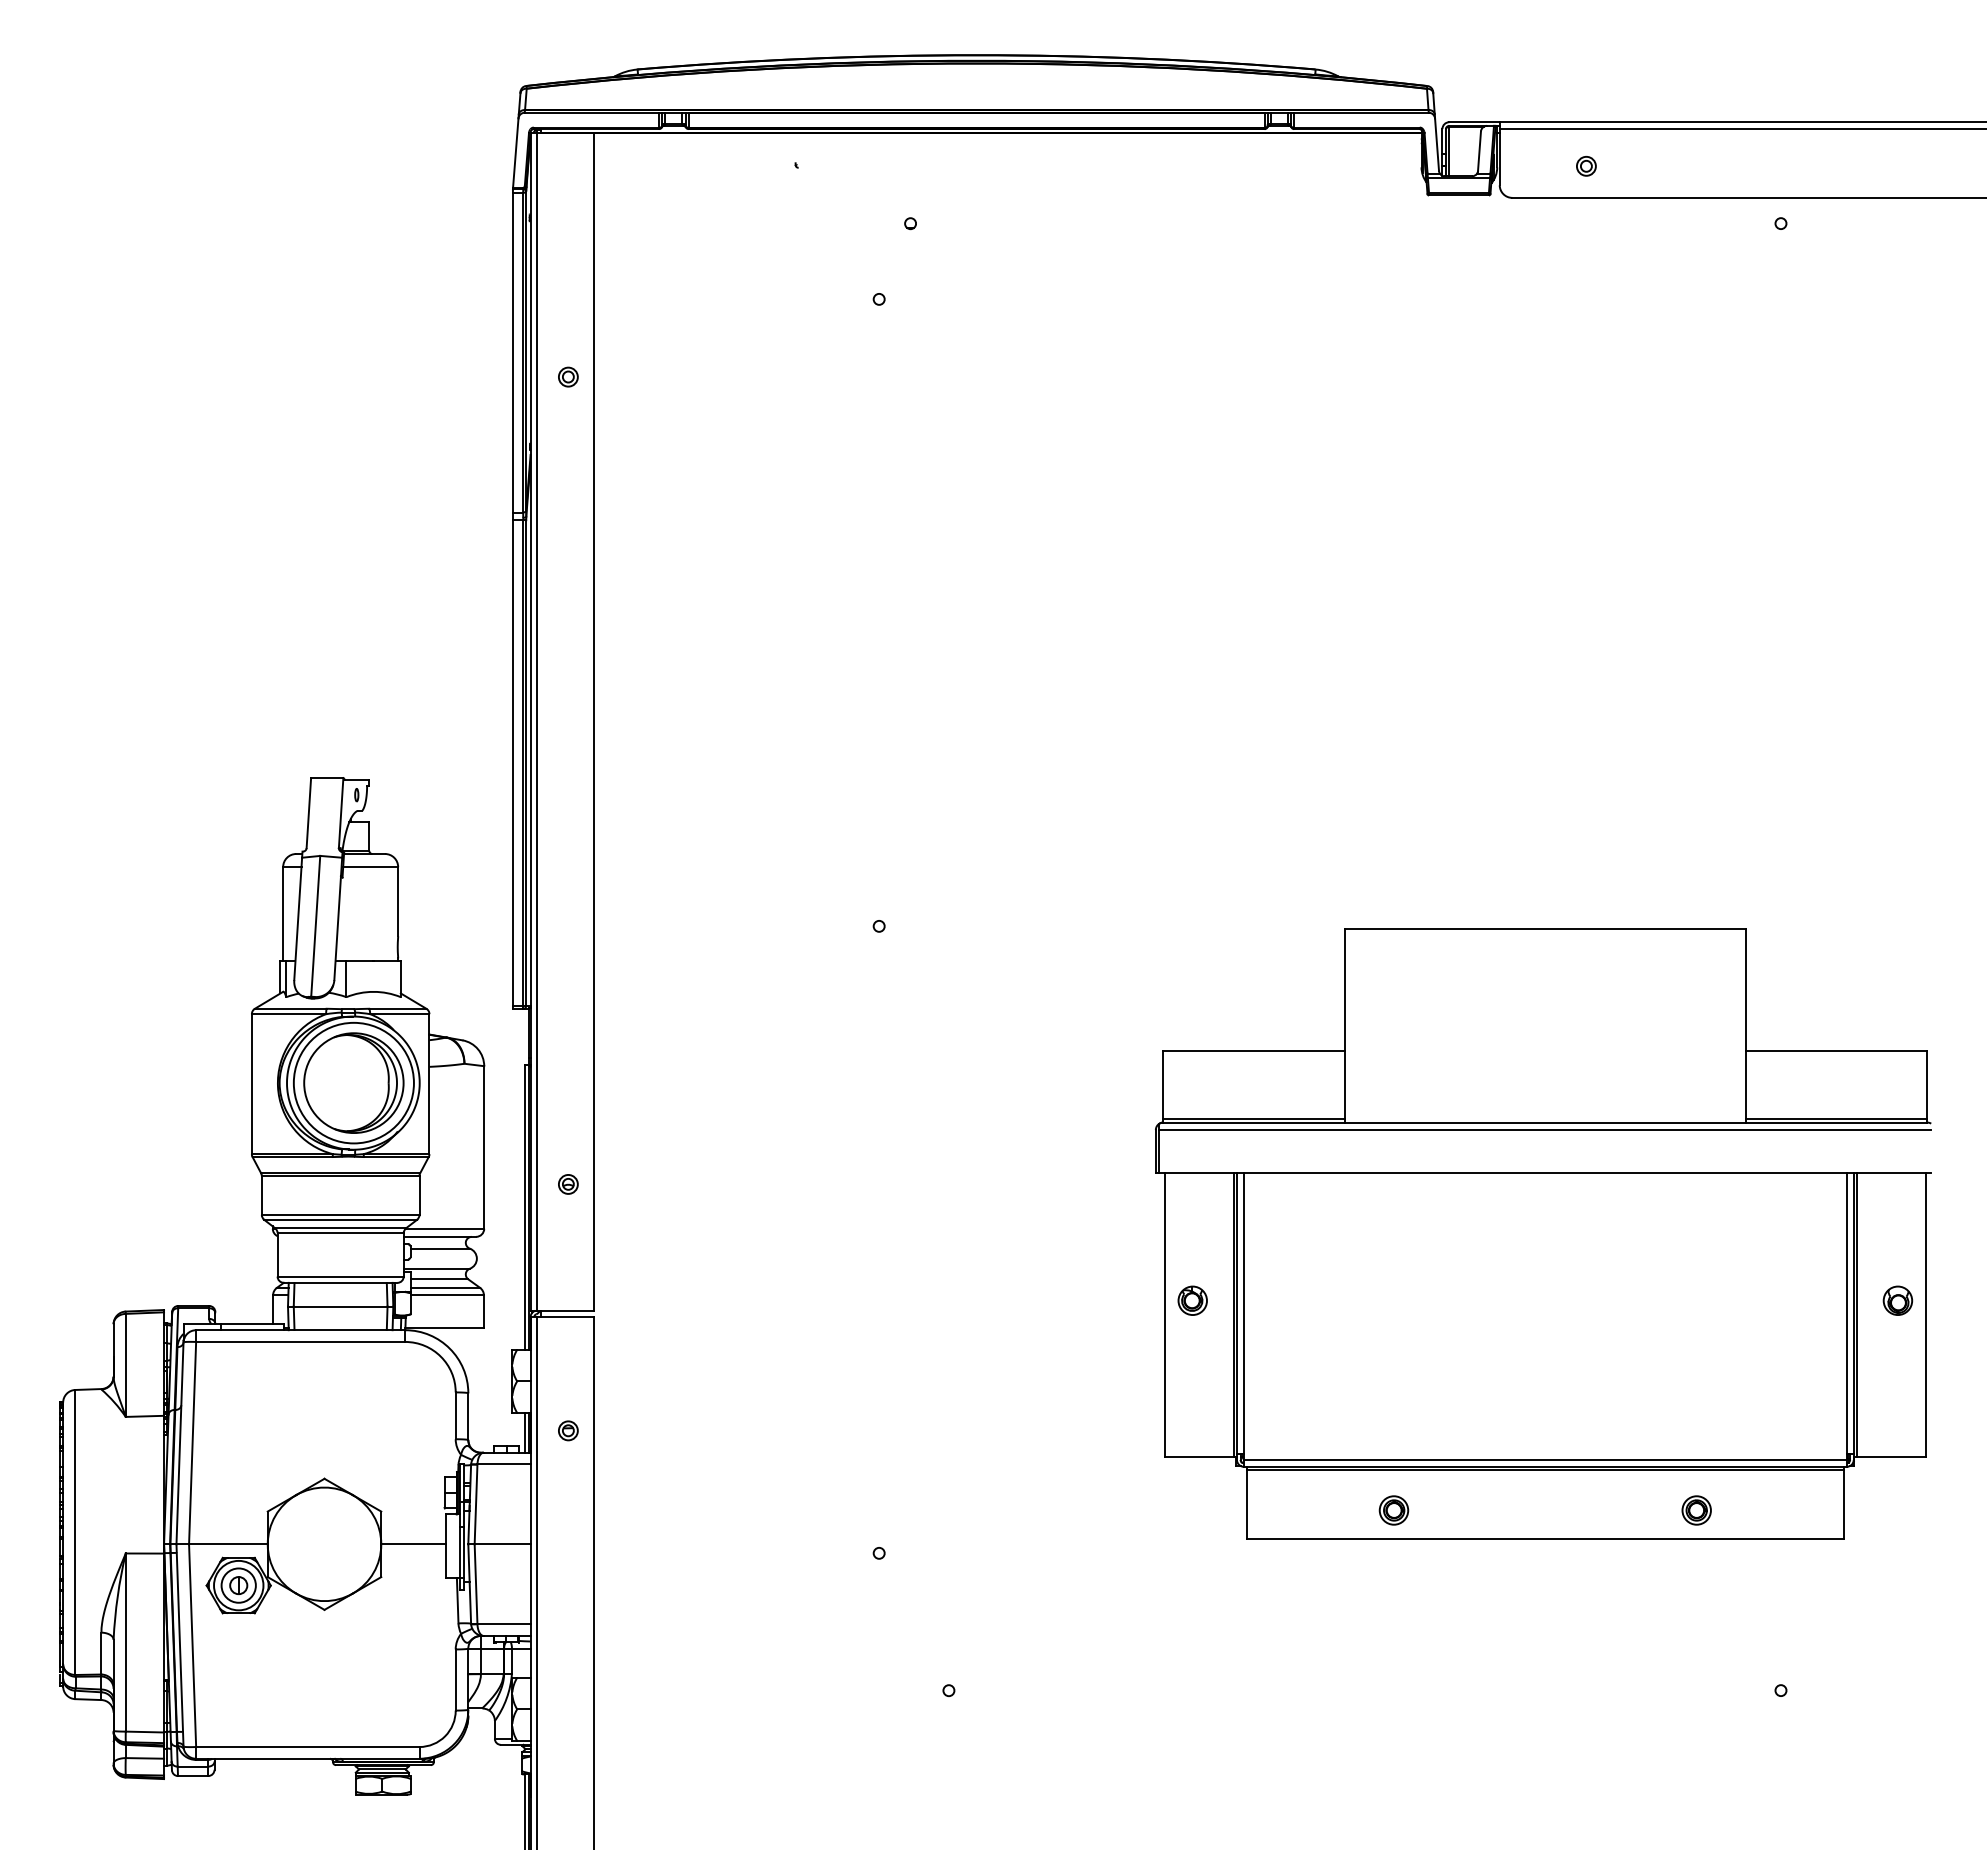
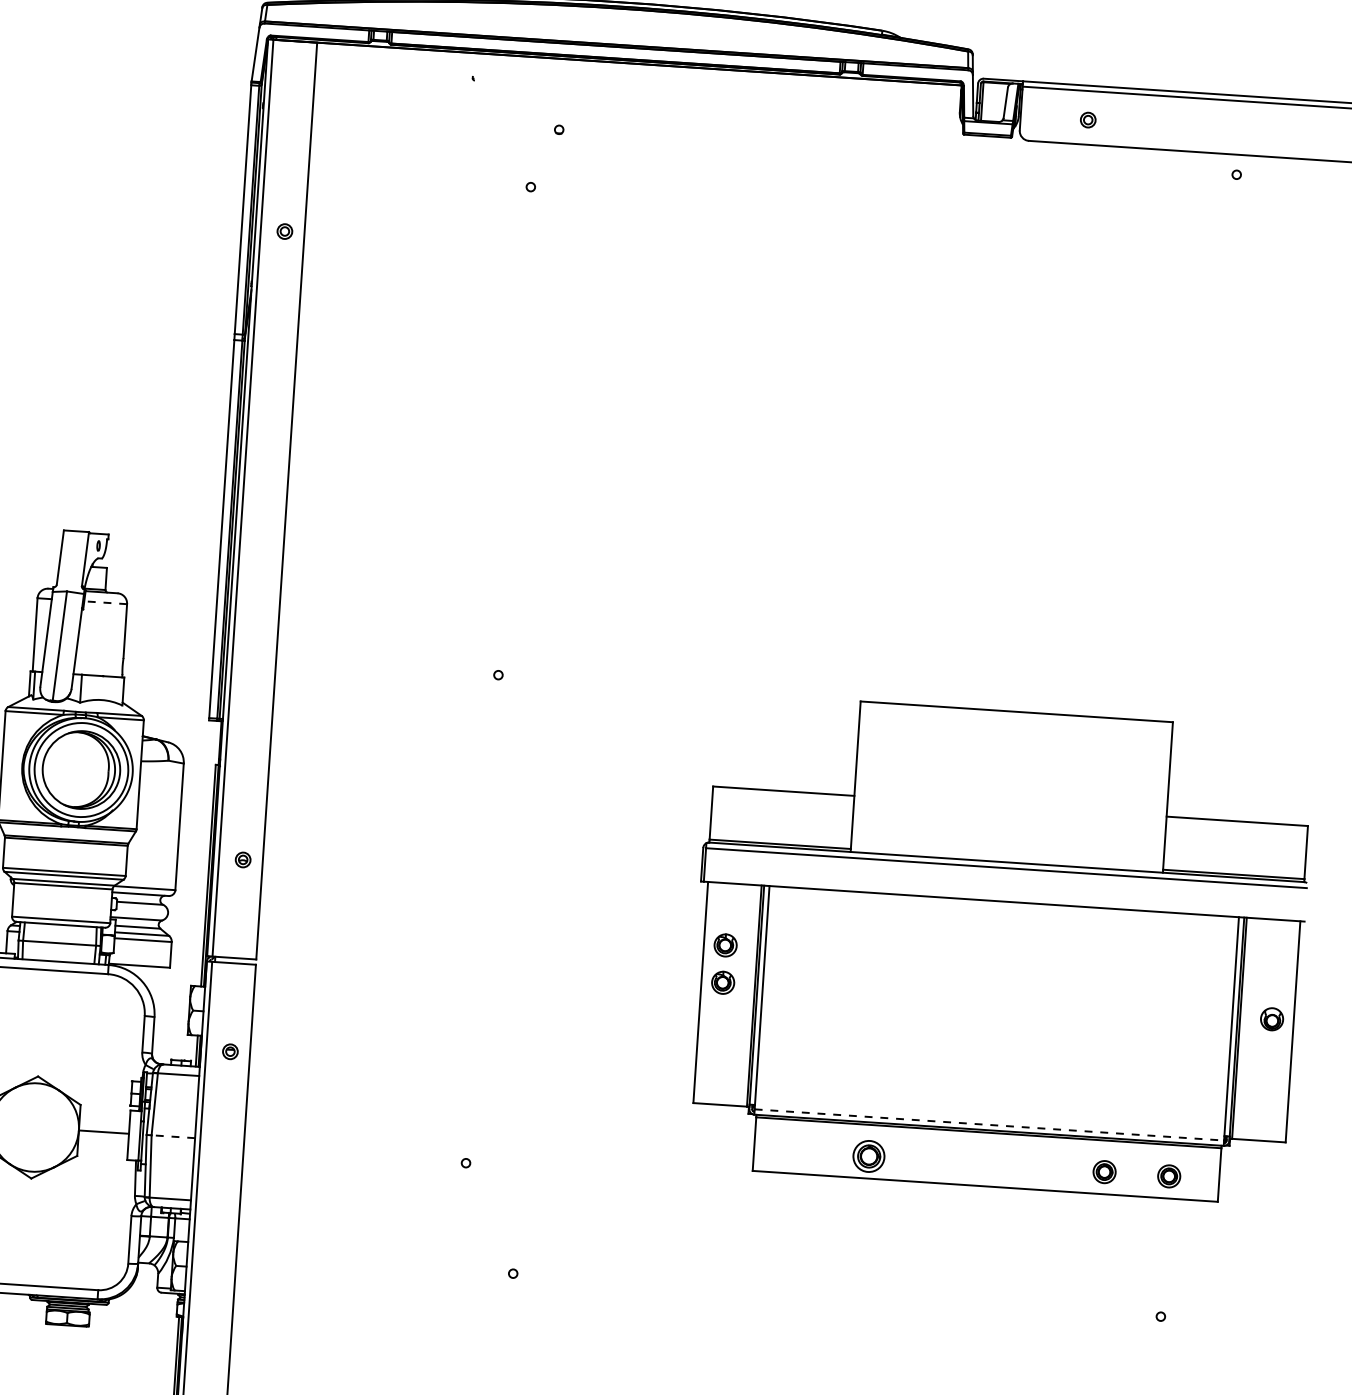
line: (370, 867) -> (105, 603), solid -> dashed
part: (1192, 1252) -> (725, 945), added
line: (1545, 1459) -> (989, 1124), solid -> dashed
part: (1393, 1510) -> (868, 1156), size x1.4
part: (1779, 1510) -> (1169, 1176), added
line: (502, 1544) -> (173, 1136), solid -> dashed

